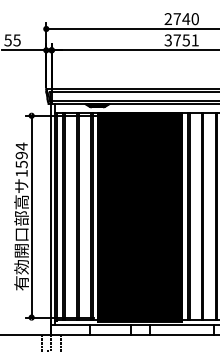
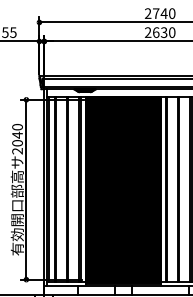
text: (181, 40) -> (159, 32), 3751 -> 2630
text: (21, 159) -> (17, 138), 1594 -> 2040

